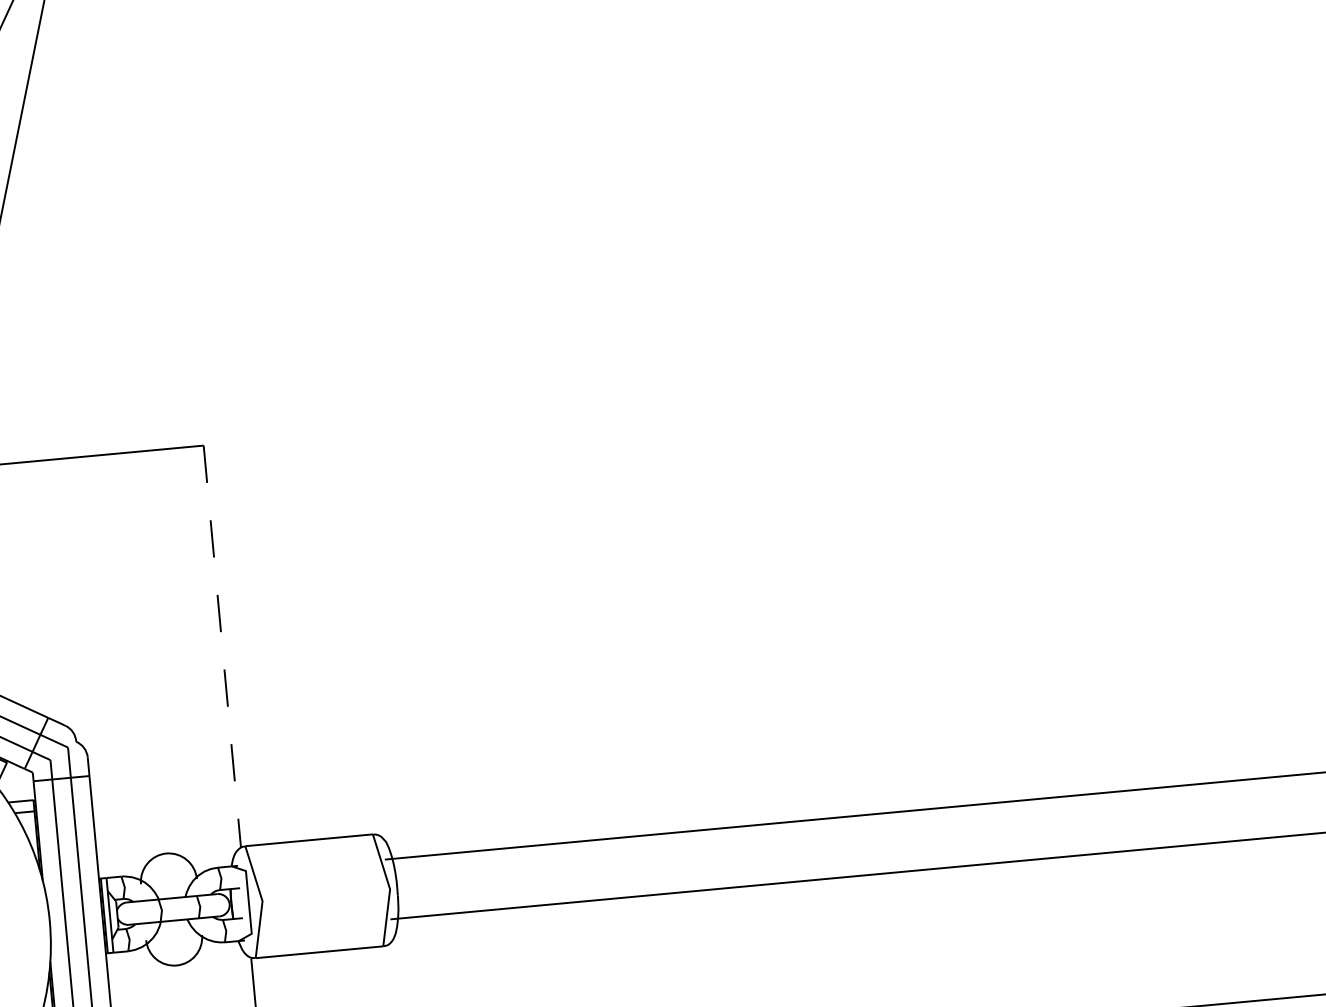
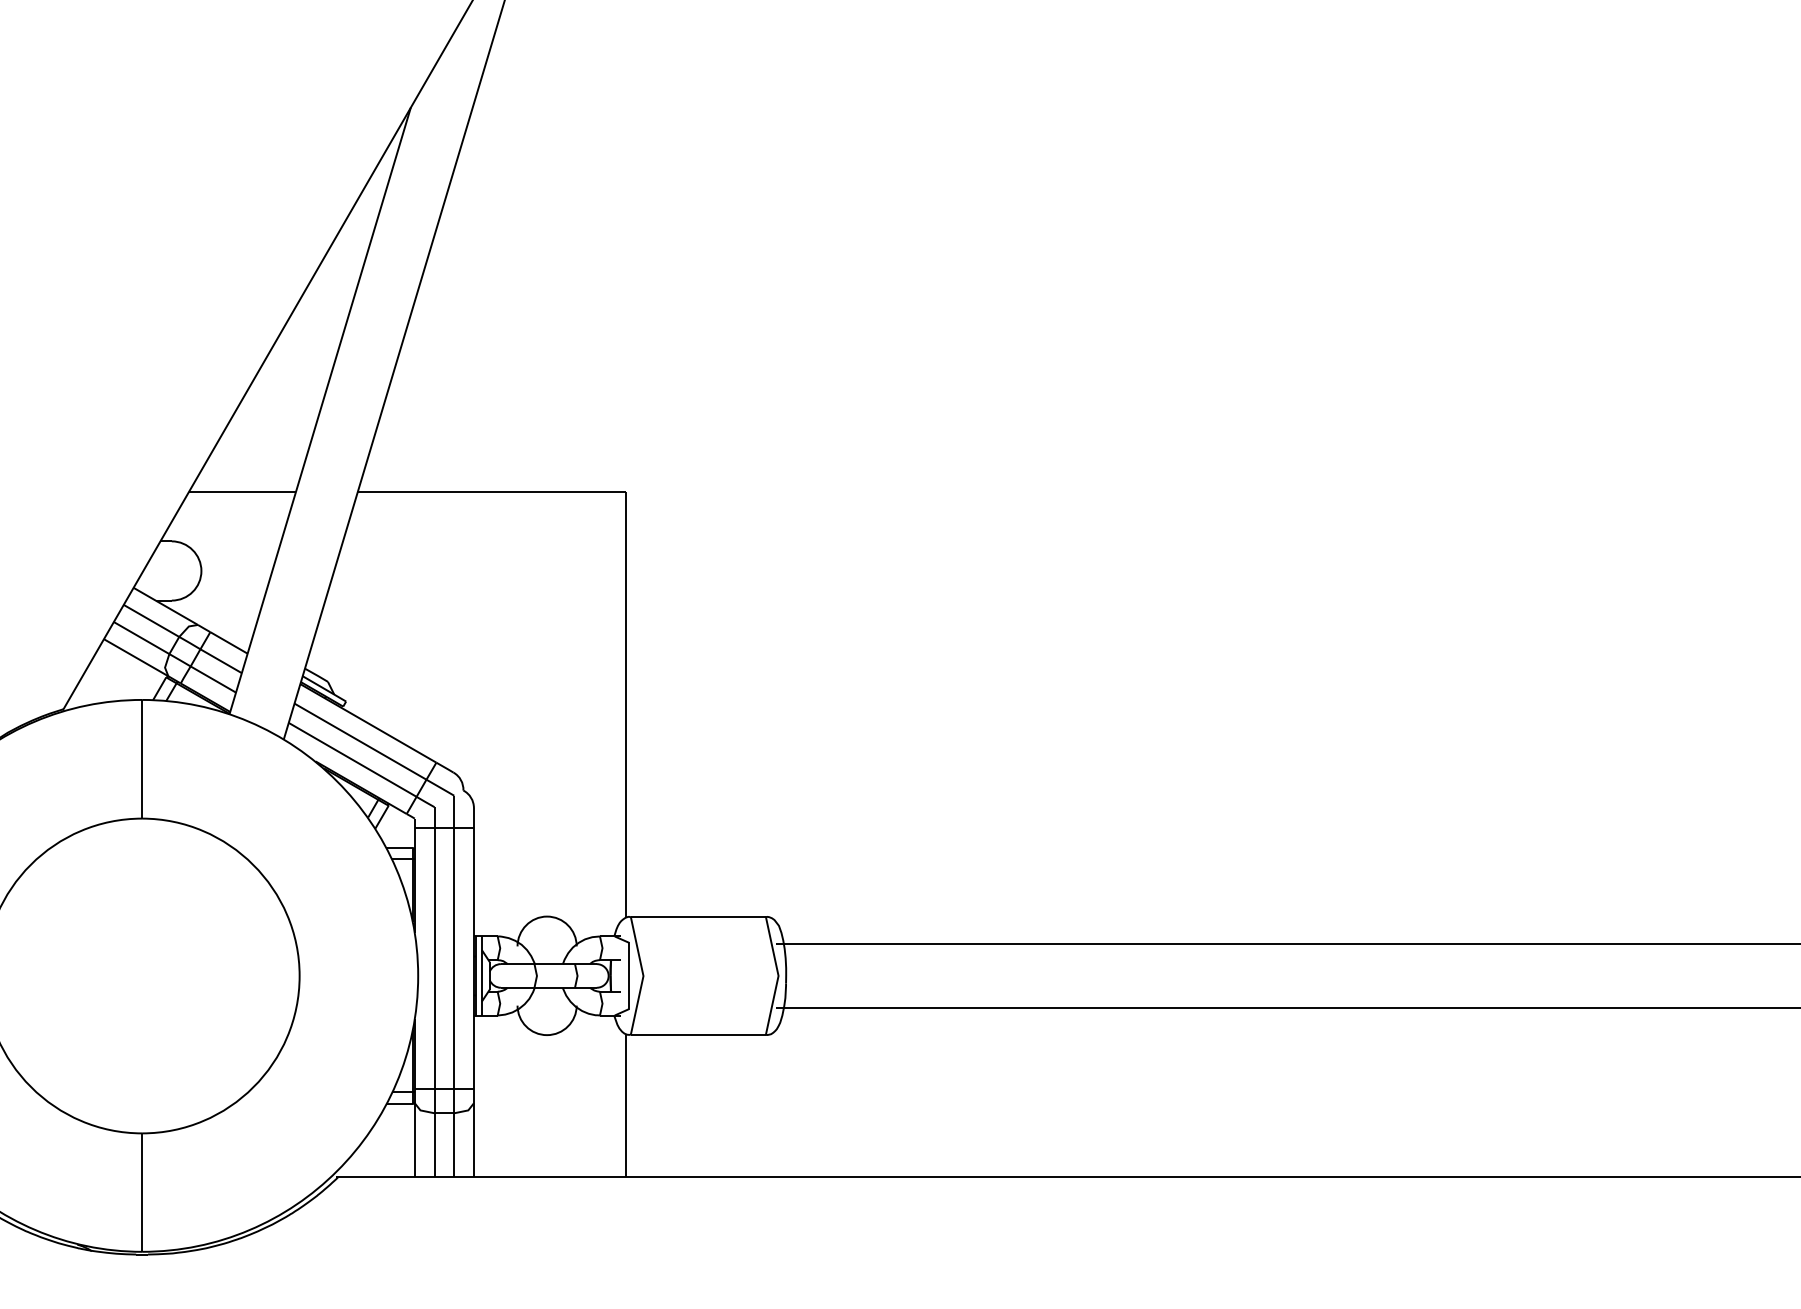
line: (222, 646) -> (626, 704), dashed -> solid

